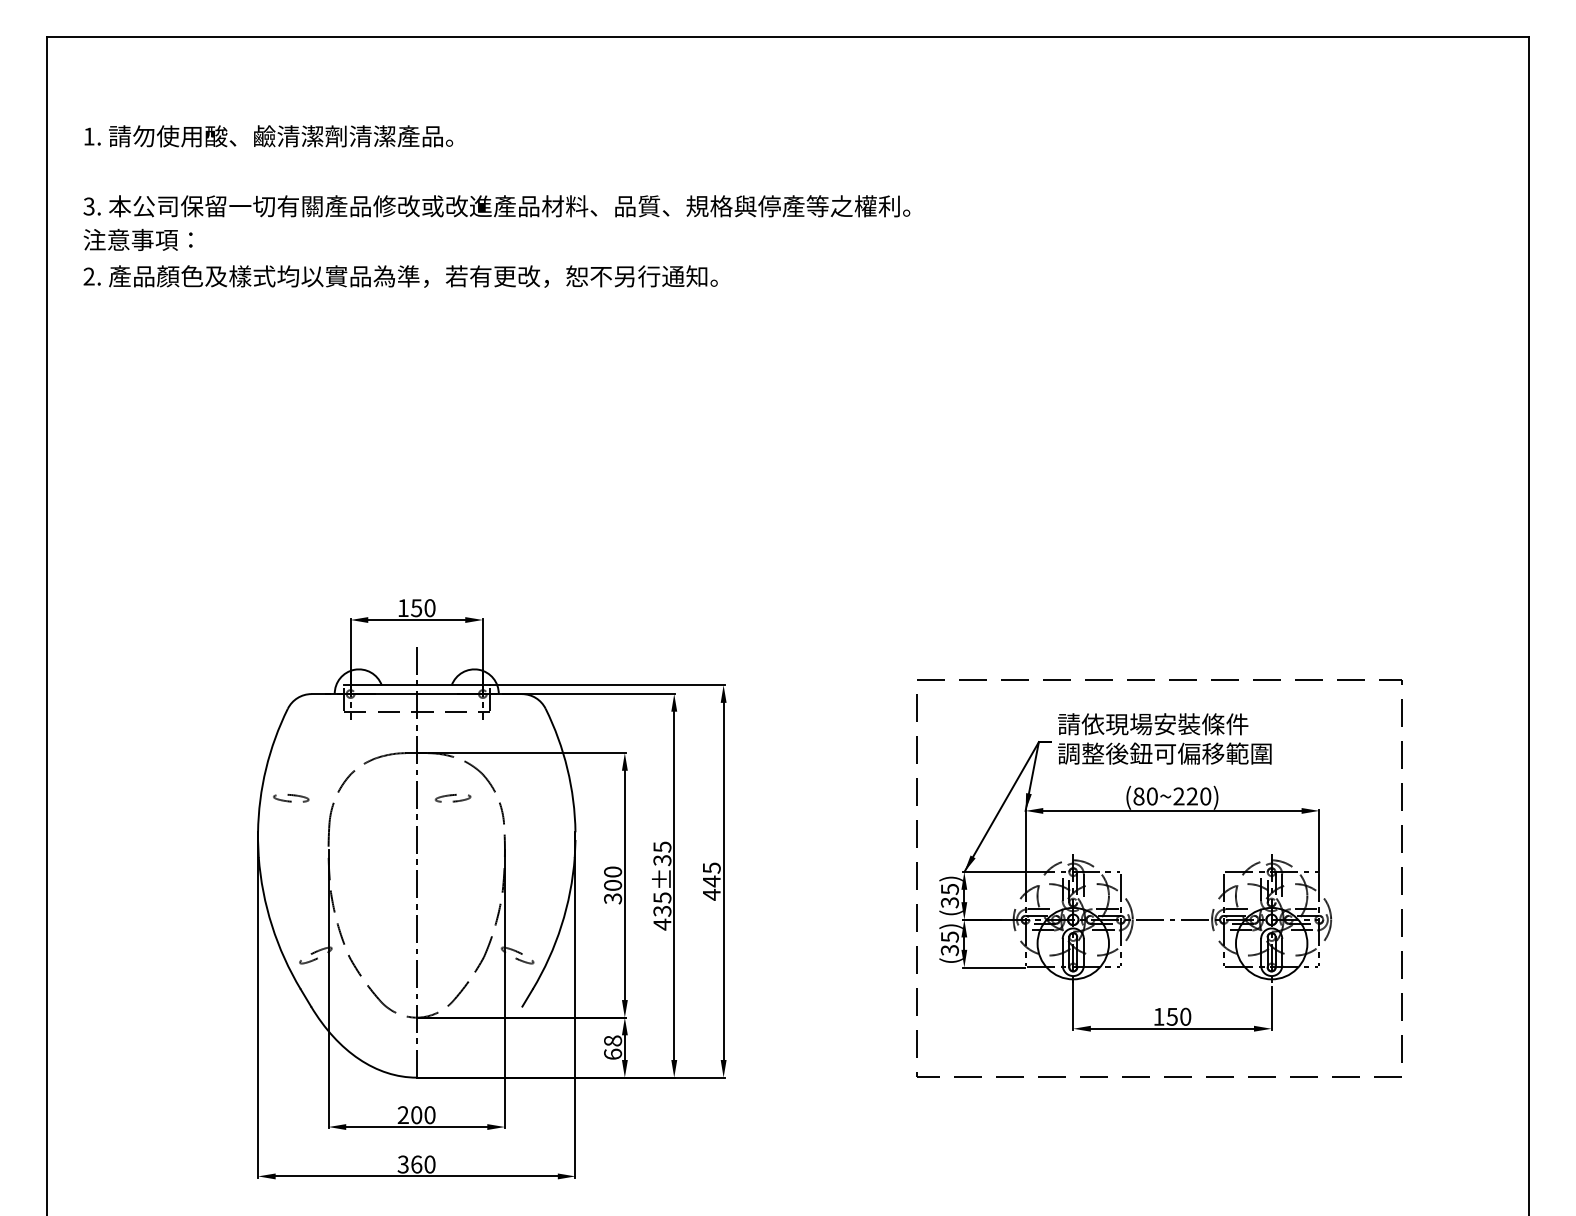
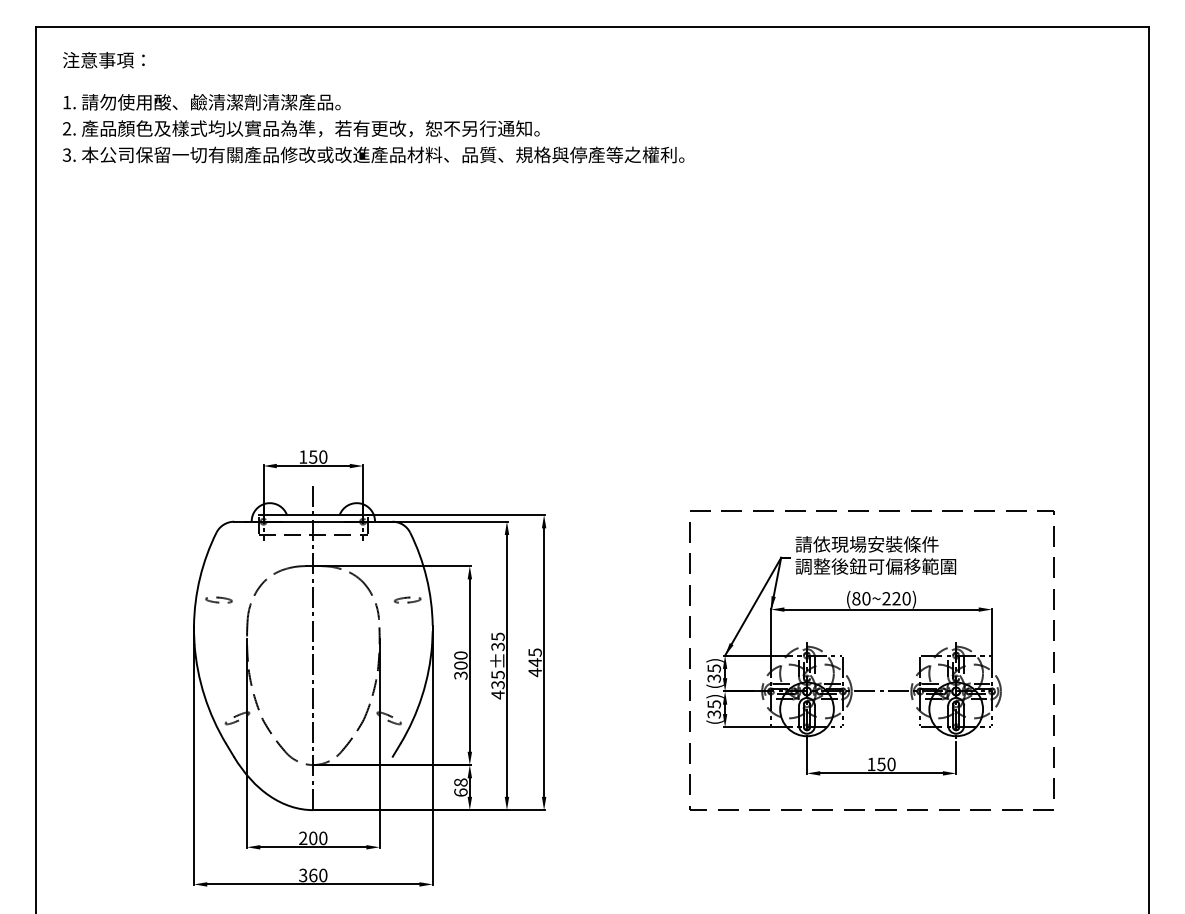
text: (137, 240) -> (103, 60), moved
text: (400, 276) -> (301, 128), moved
part: (452, 797) -> (407, 599), moved

